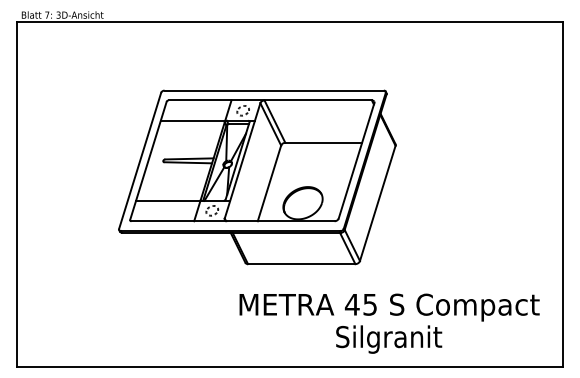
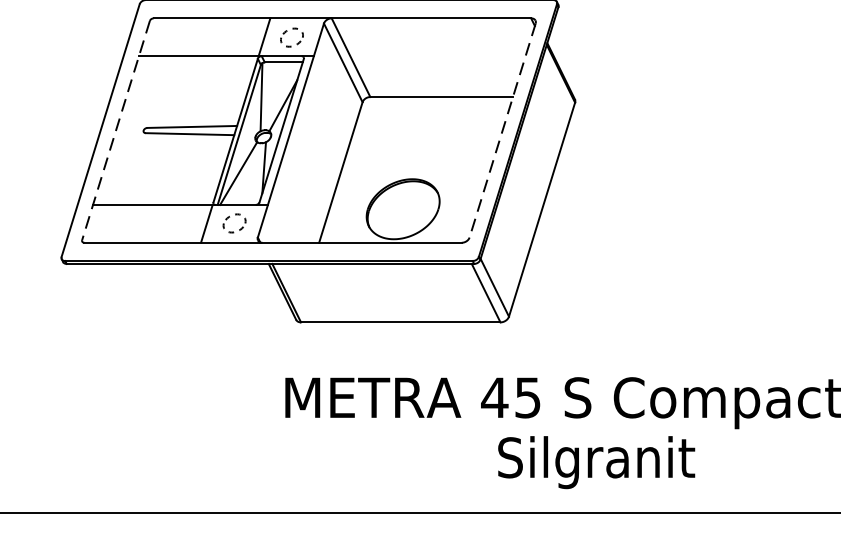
line: (148, 160) -> (116, 129), solid -> dashed
line: (356, 161) -> (502, 131), solid -> dashed
text: (389, 339) -> (597, 462), moved

